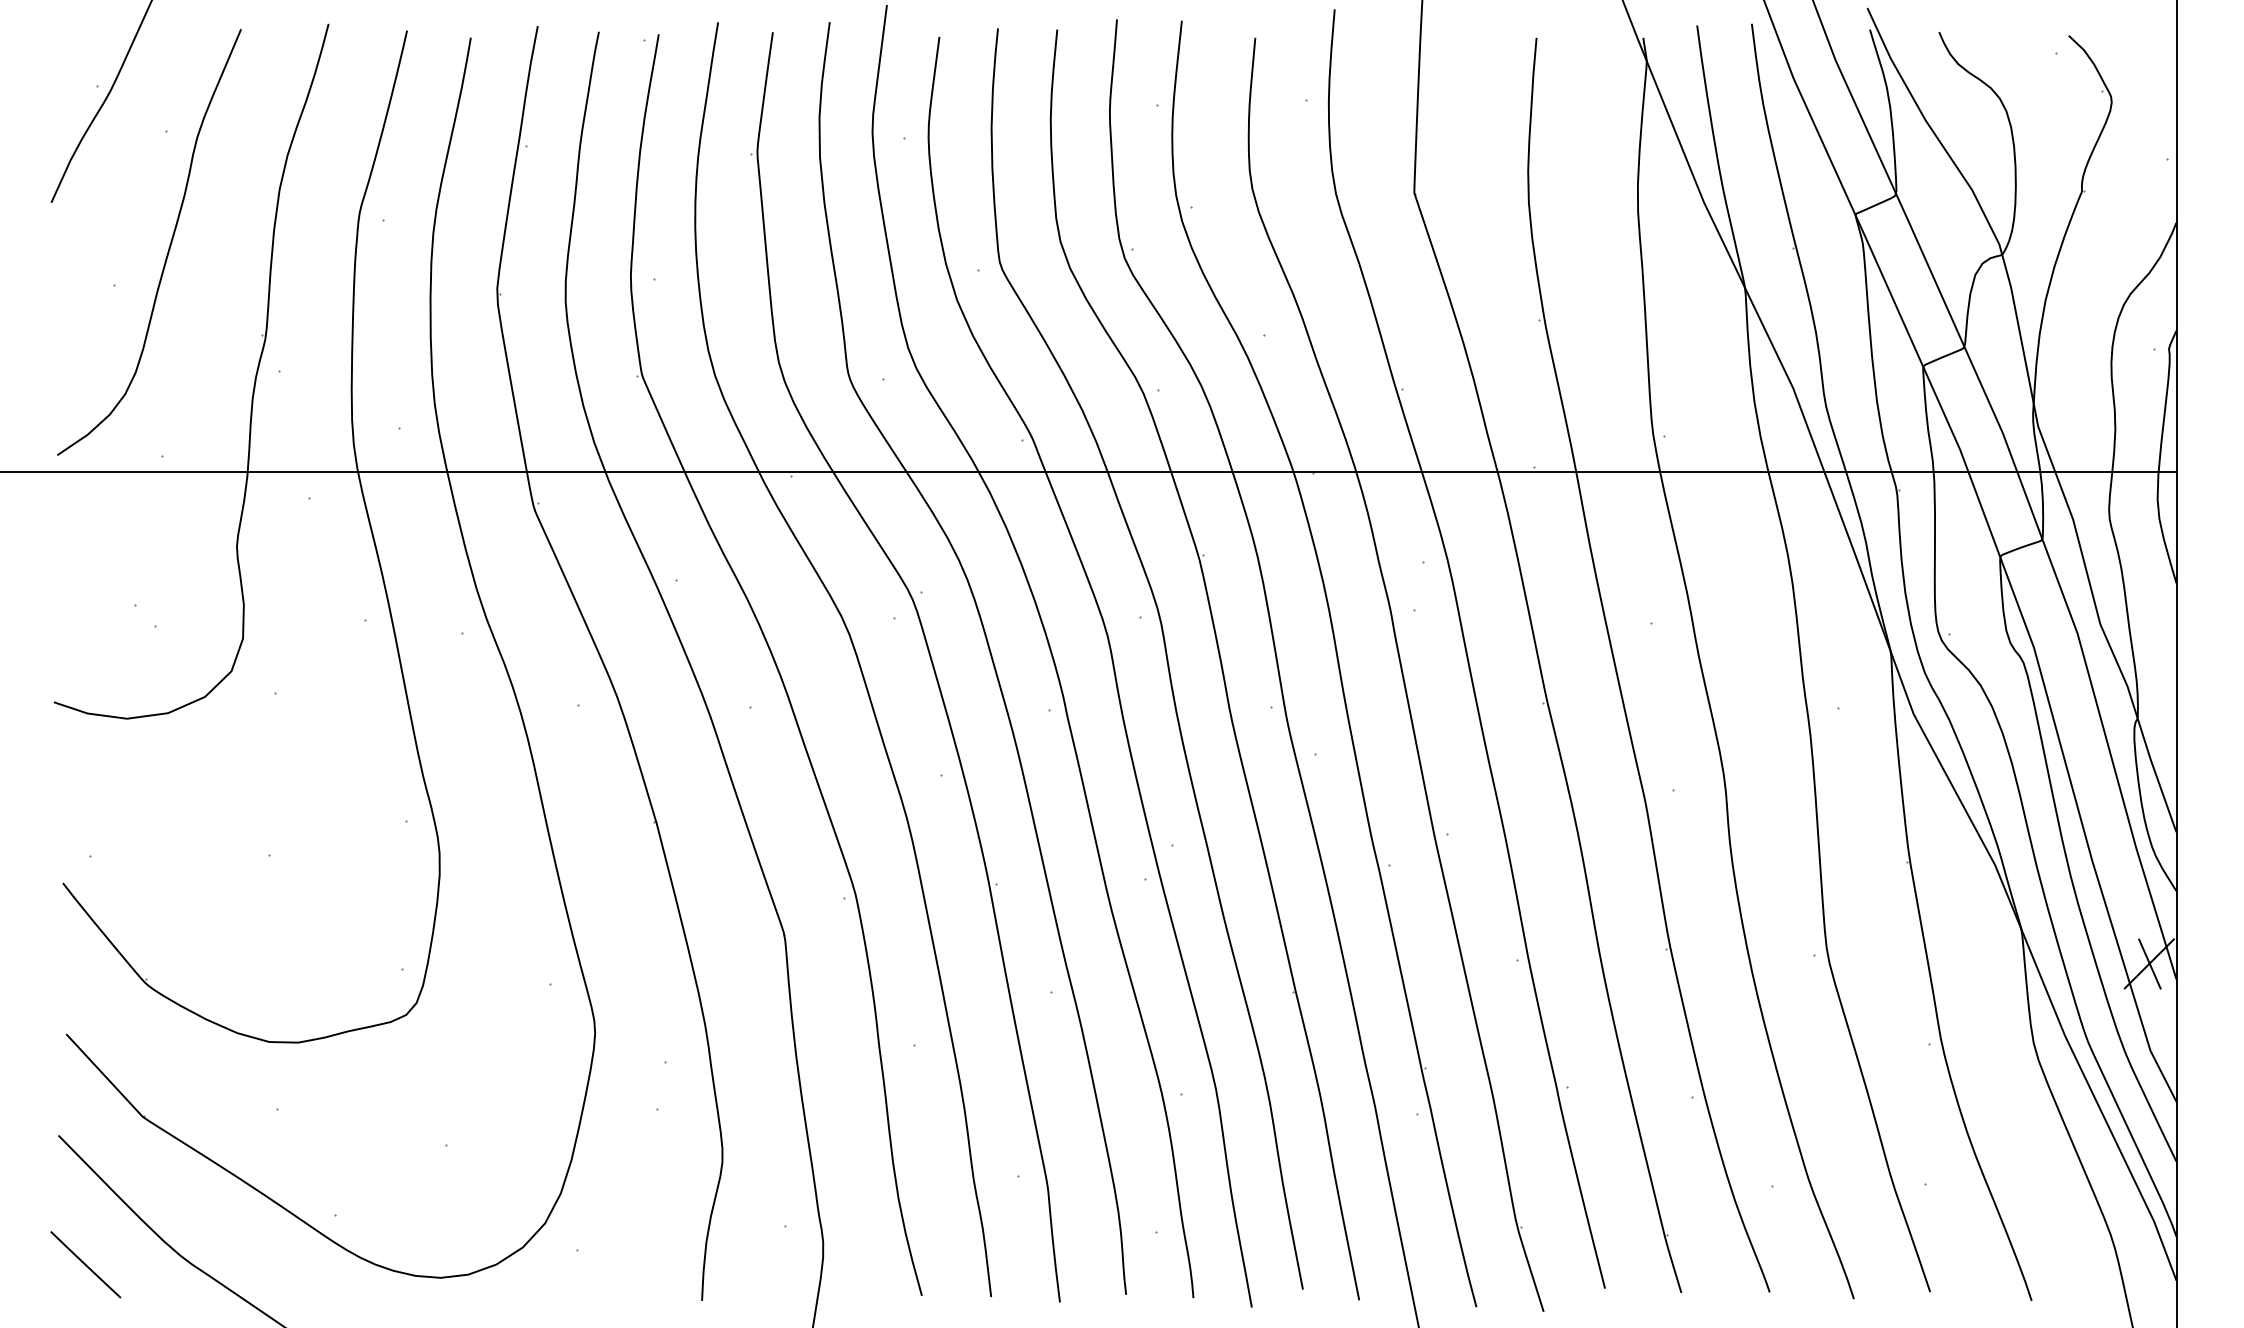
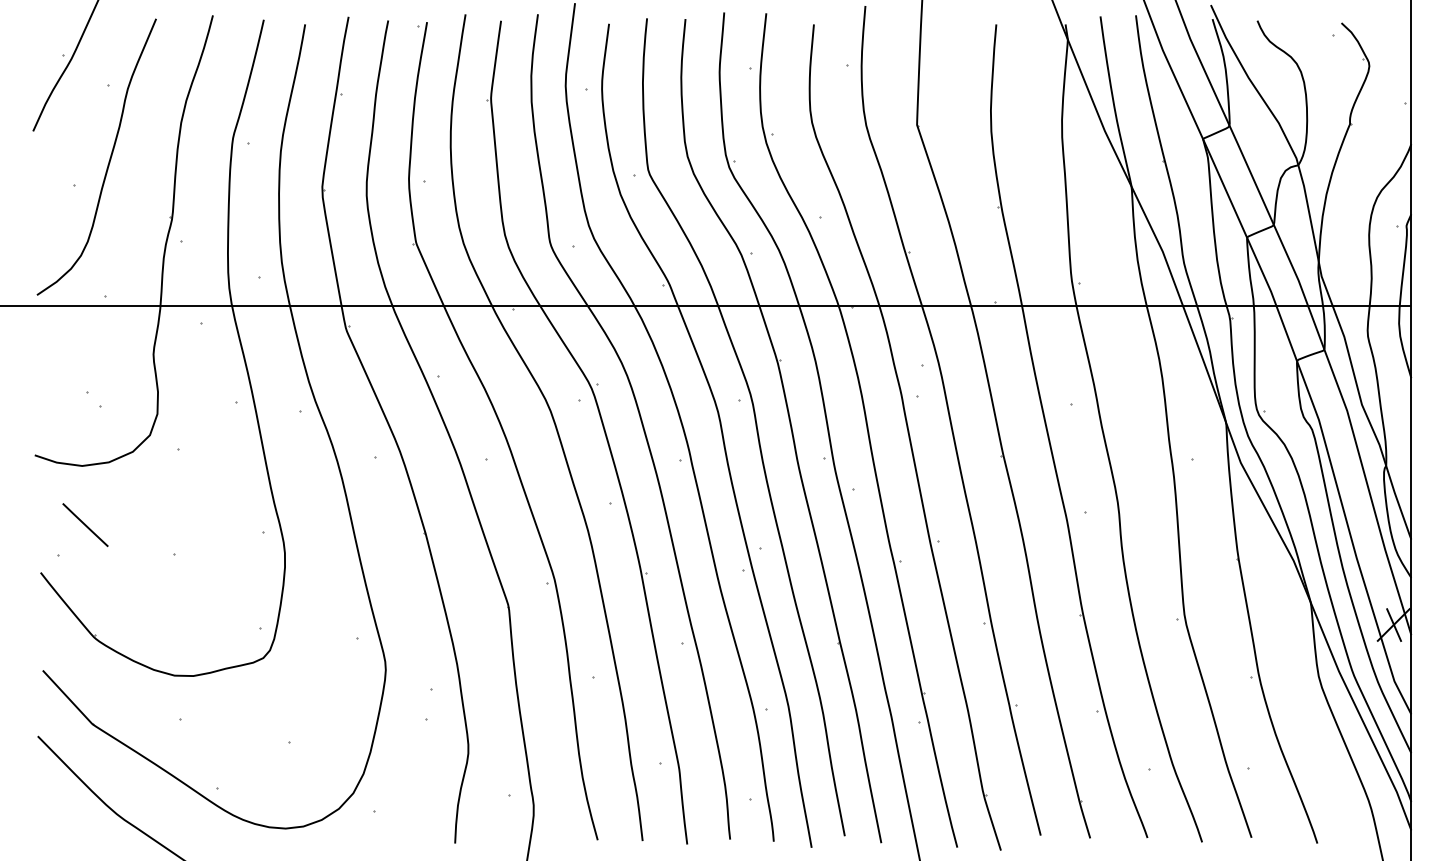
line: (85, 1265) -> (85, 525), moved

